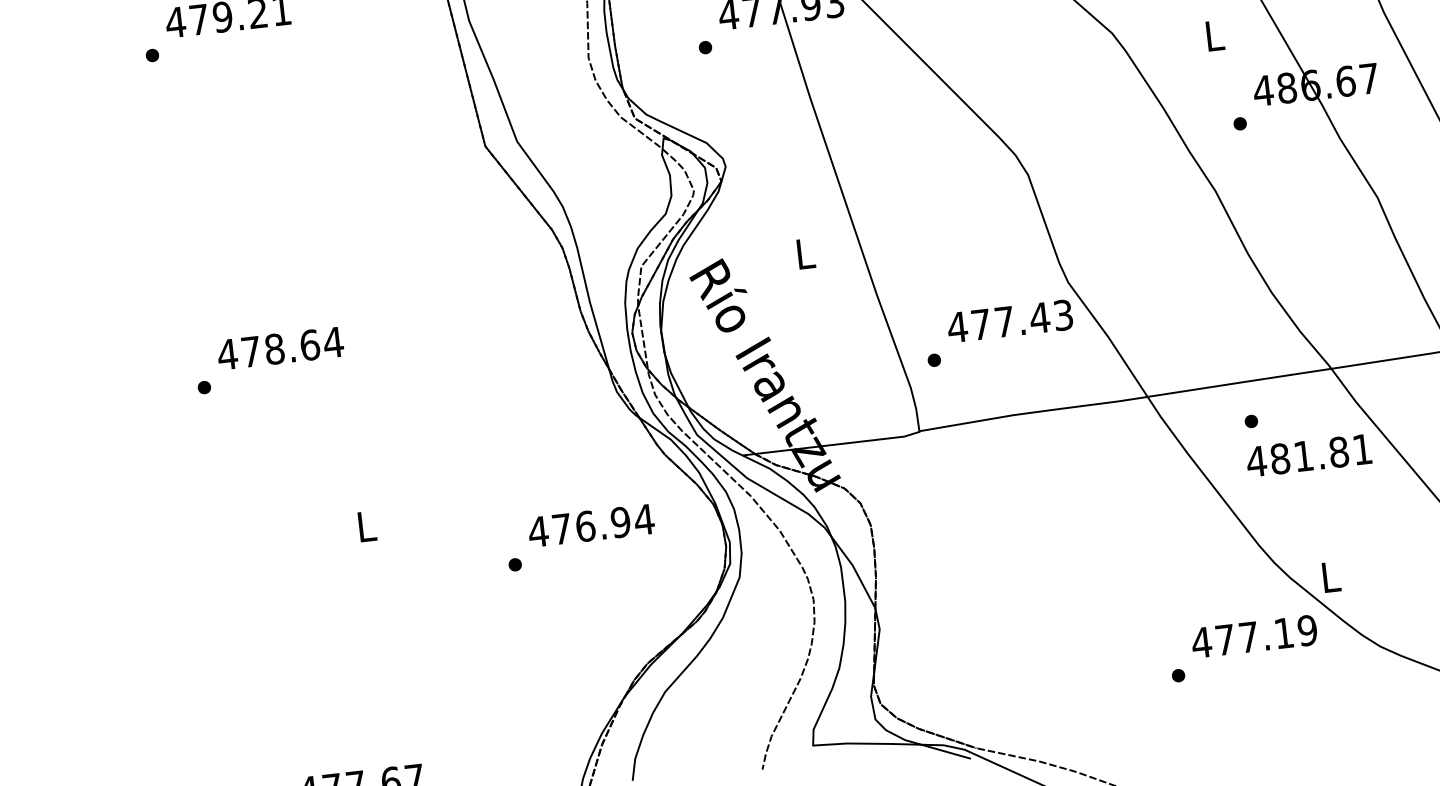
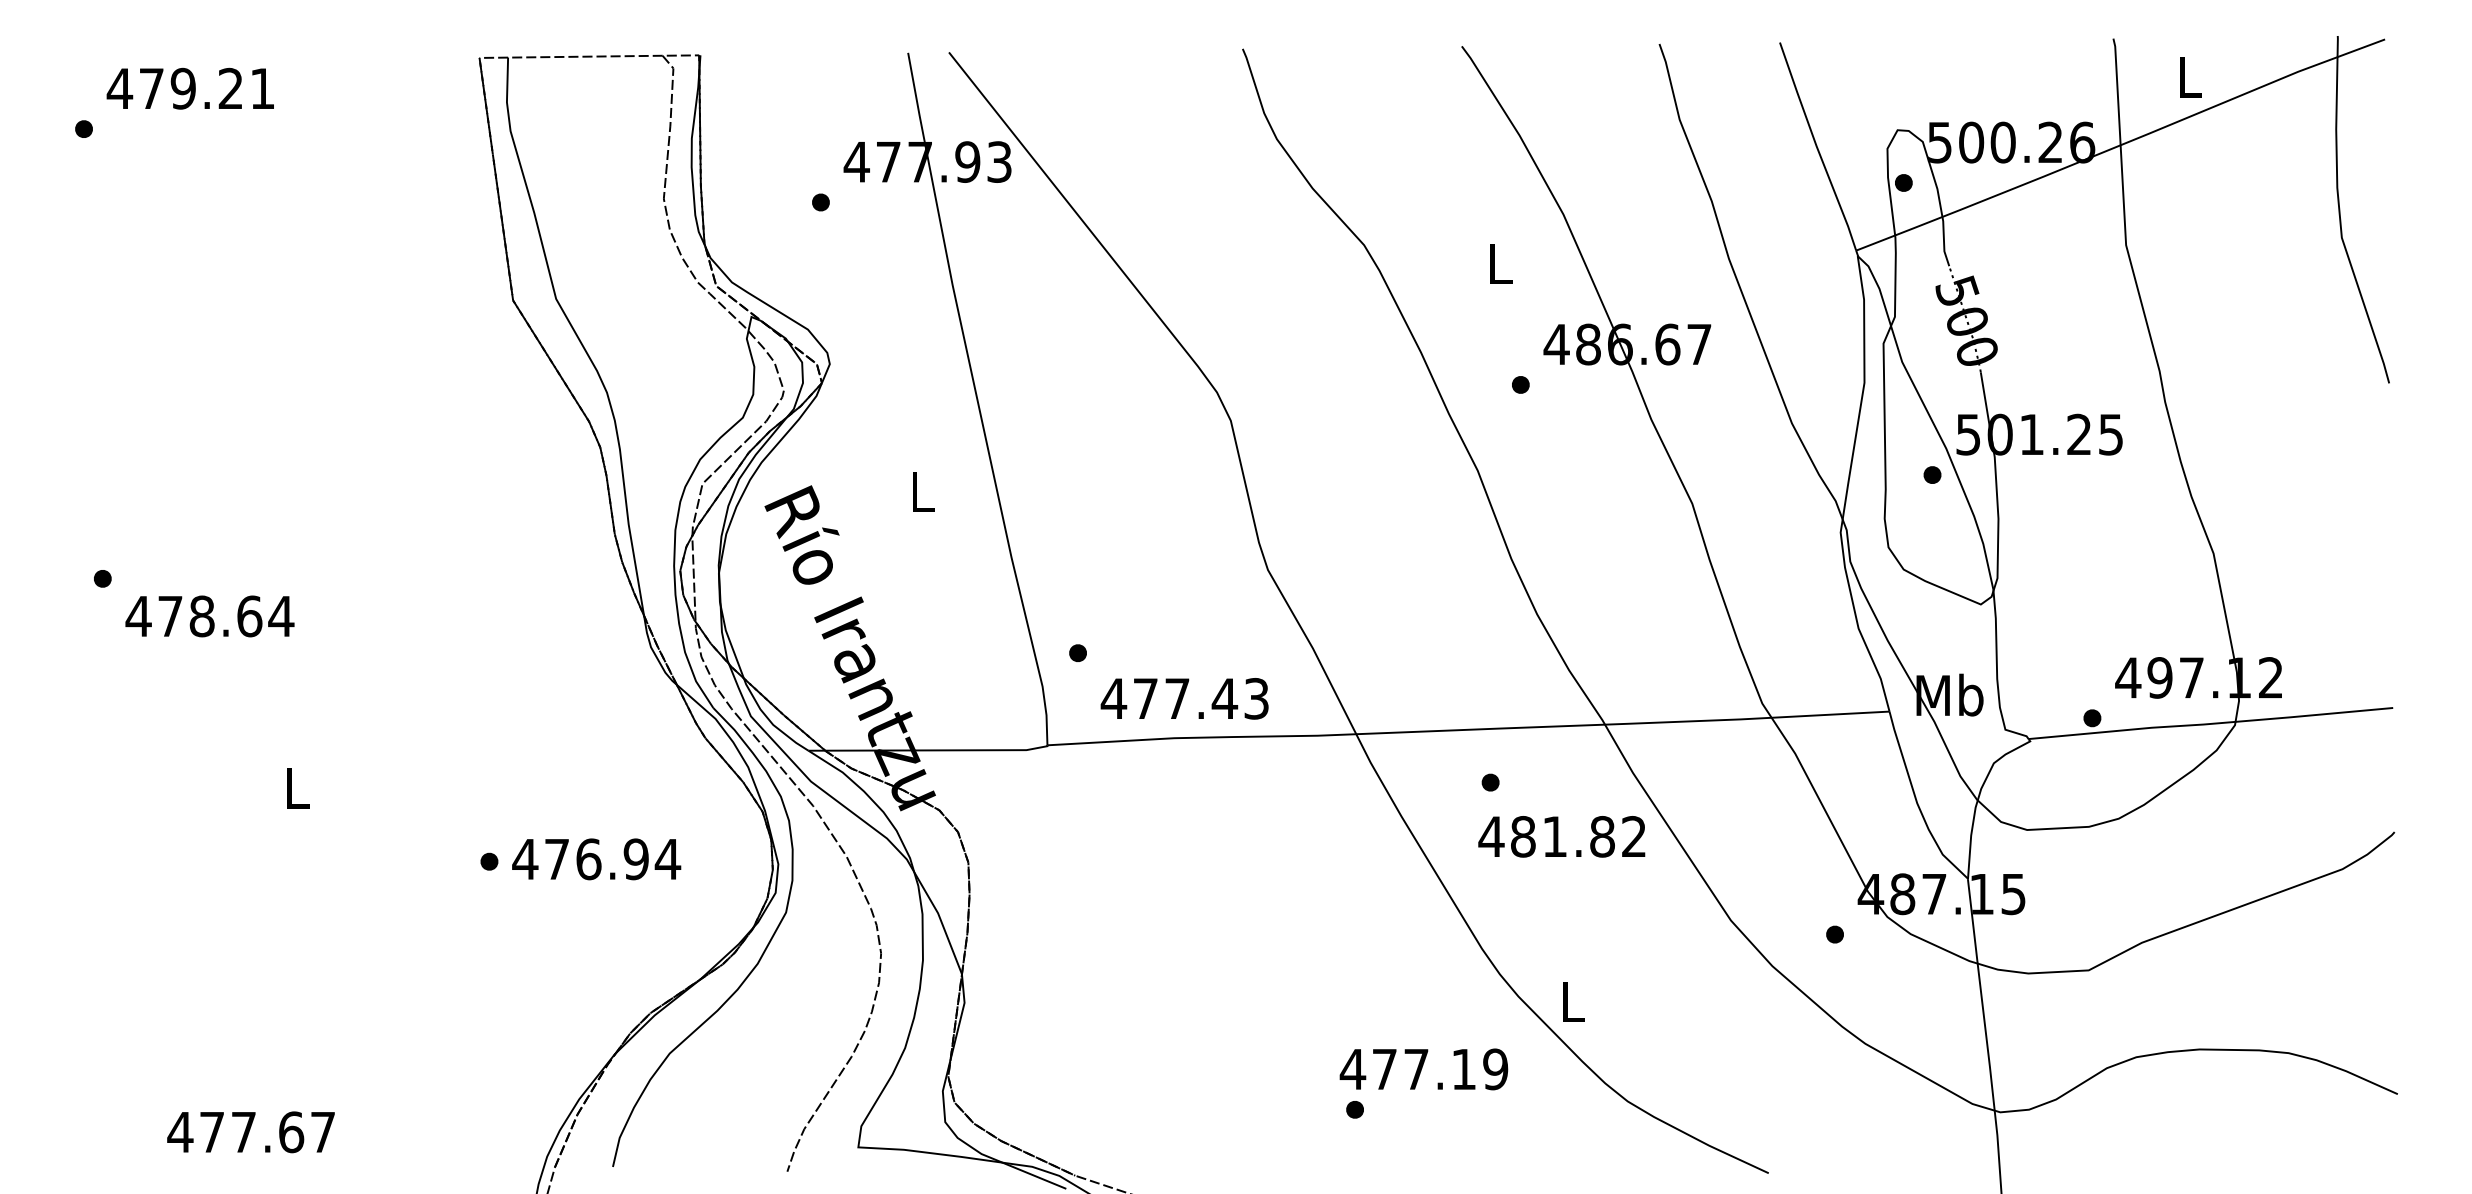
text: (1009, 321) -> (1184, 698), moved
text: (280, 348) -> (209, 616), moved
text: (1362, 449) -> (1633, 836), 481.81 -> 481.82
text: (591, 525) -> (596, 859), moved
text: (1254, 636) -> (1423, 1069), moved

